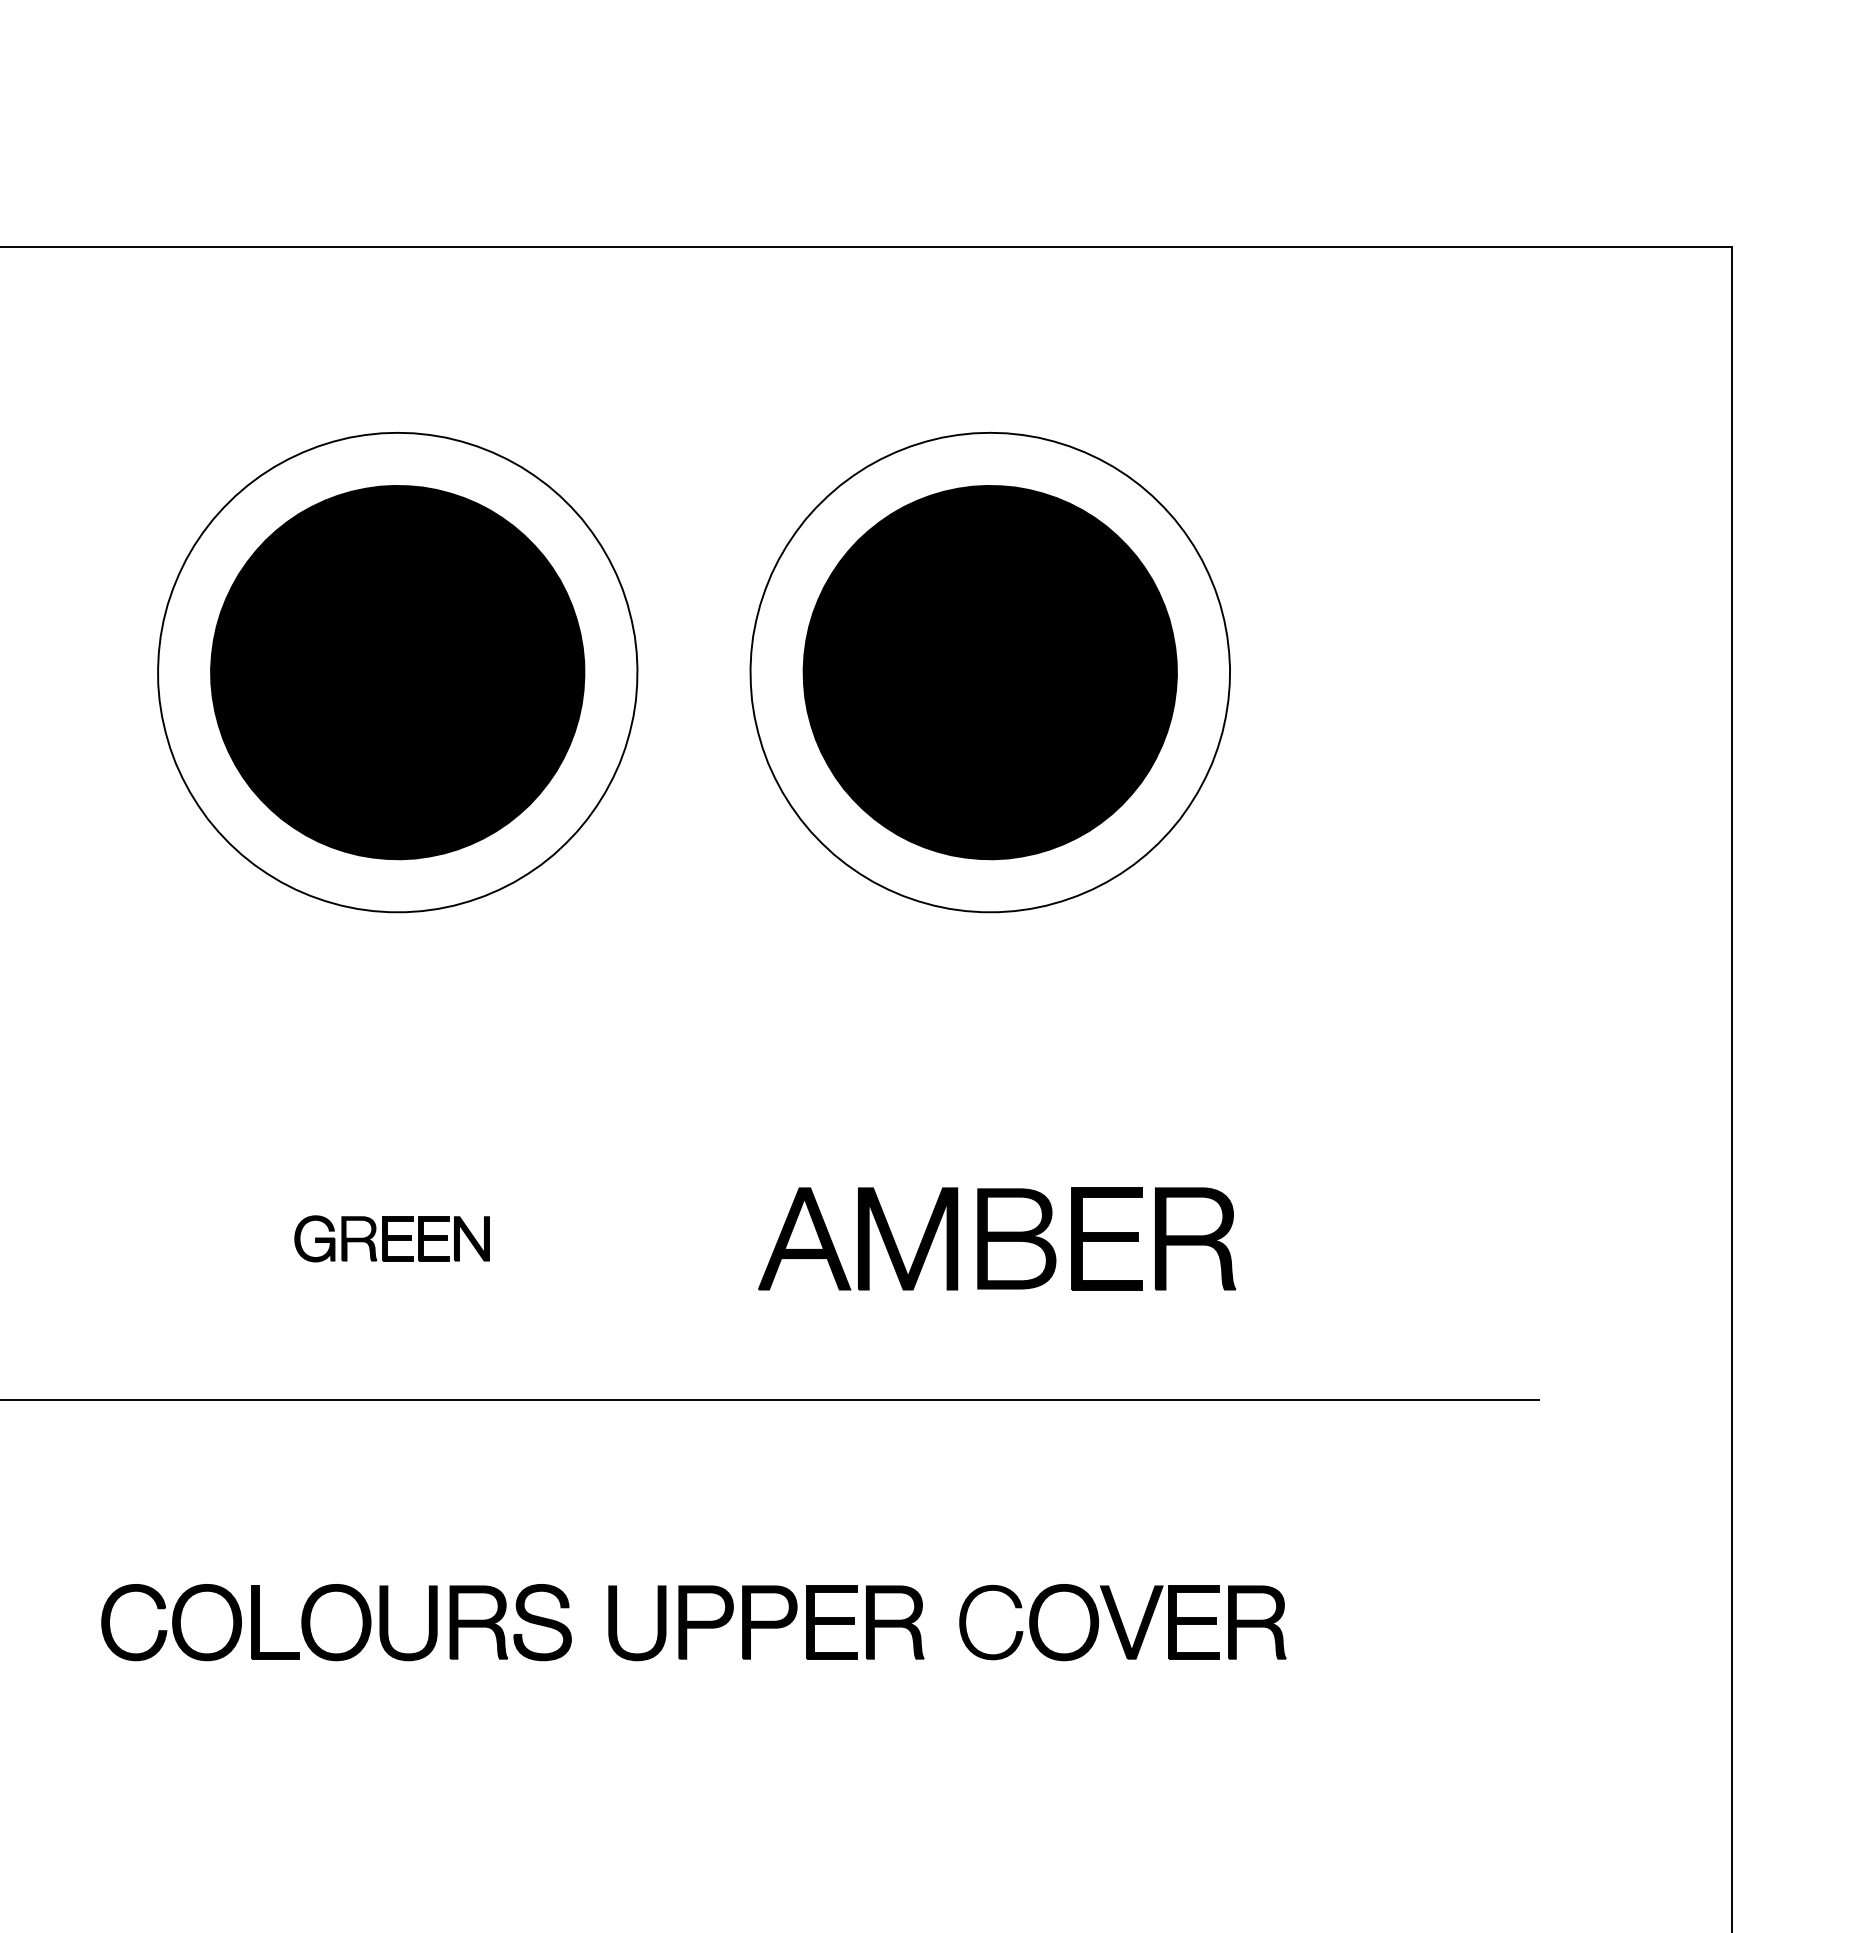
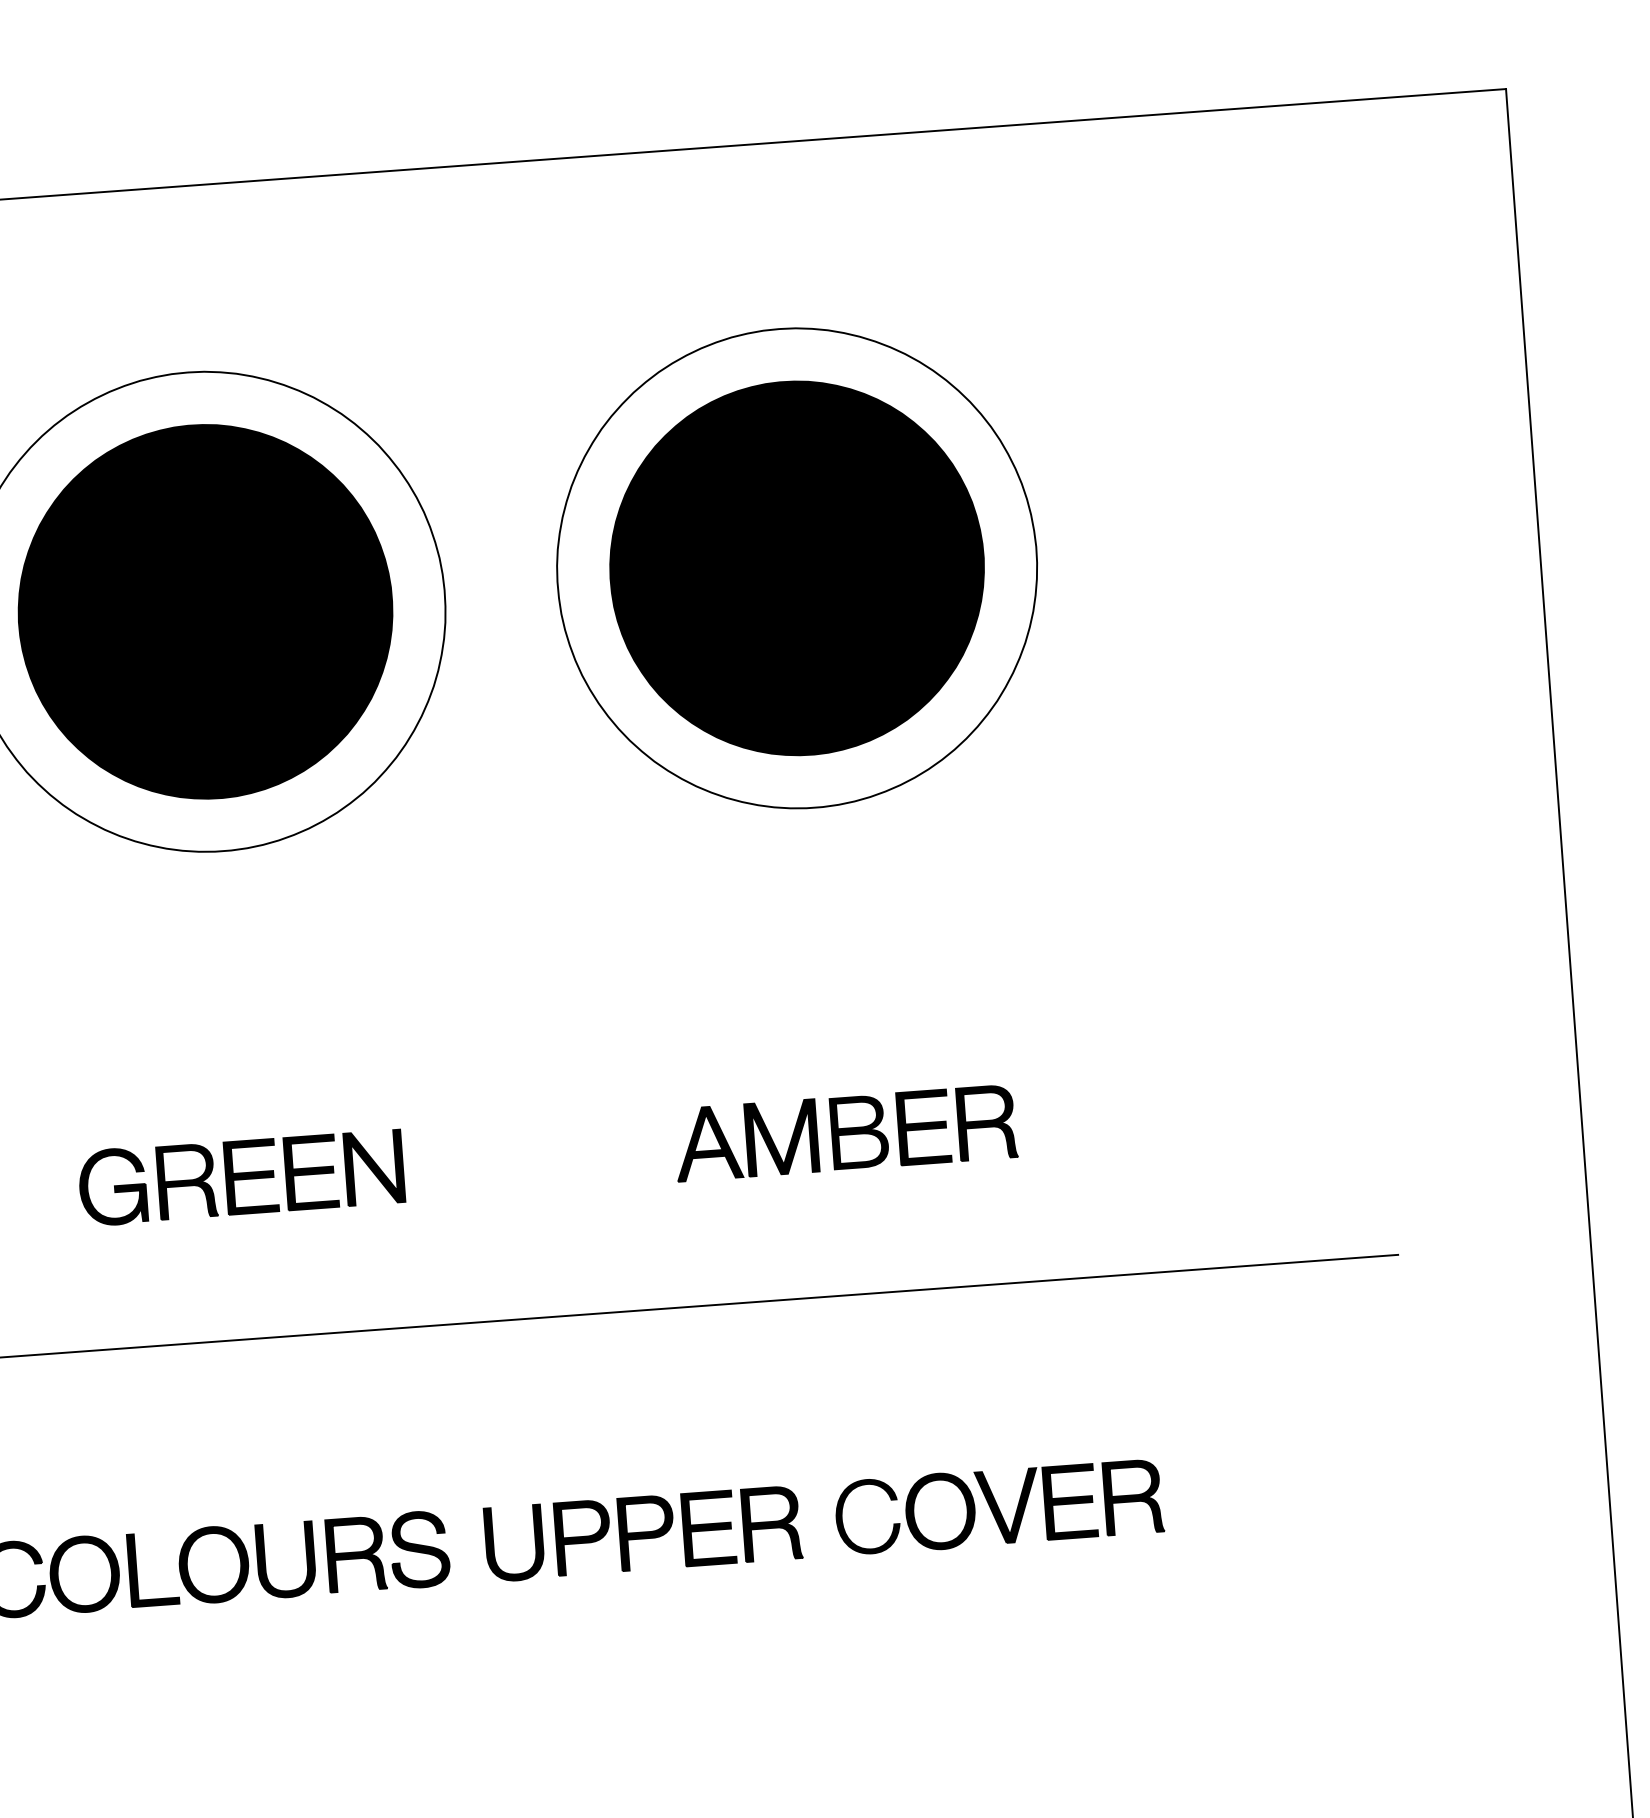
part: (391, 1238) -> (240, 1177), size x1.67
part: (996, 1238) -> (844, 1132), size x0.71

